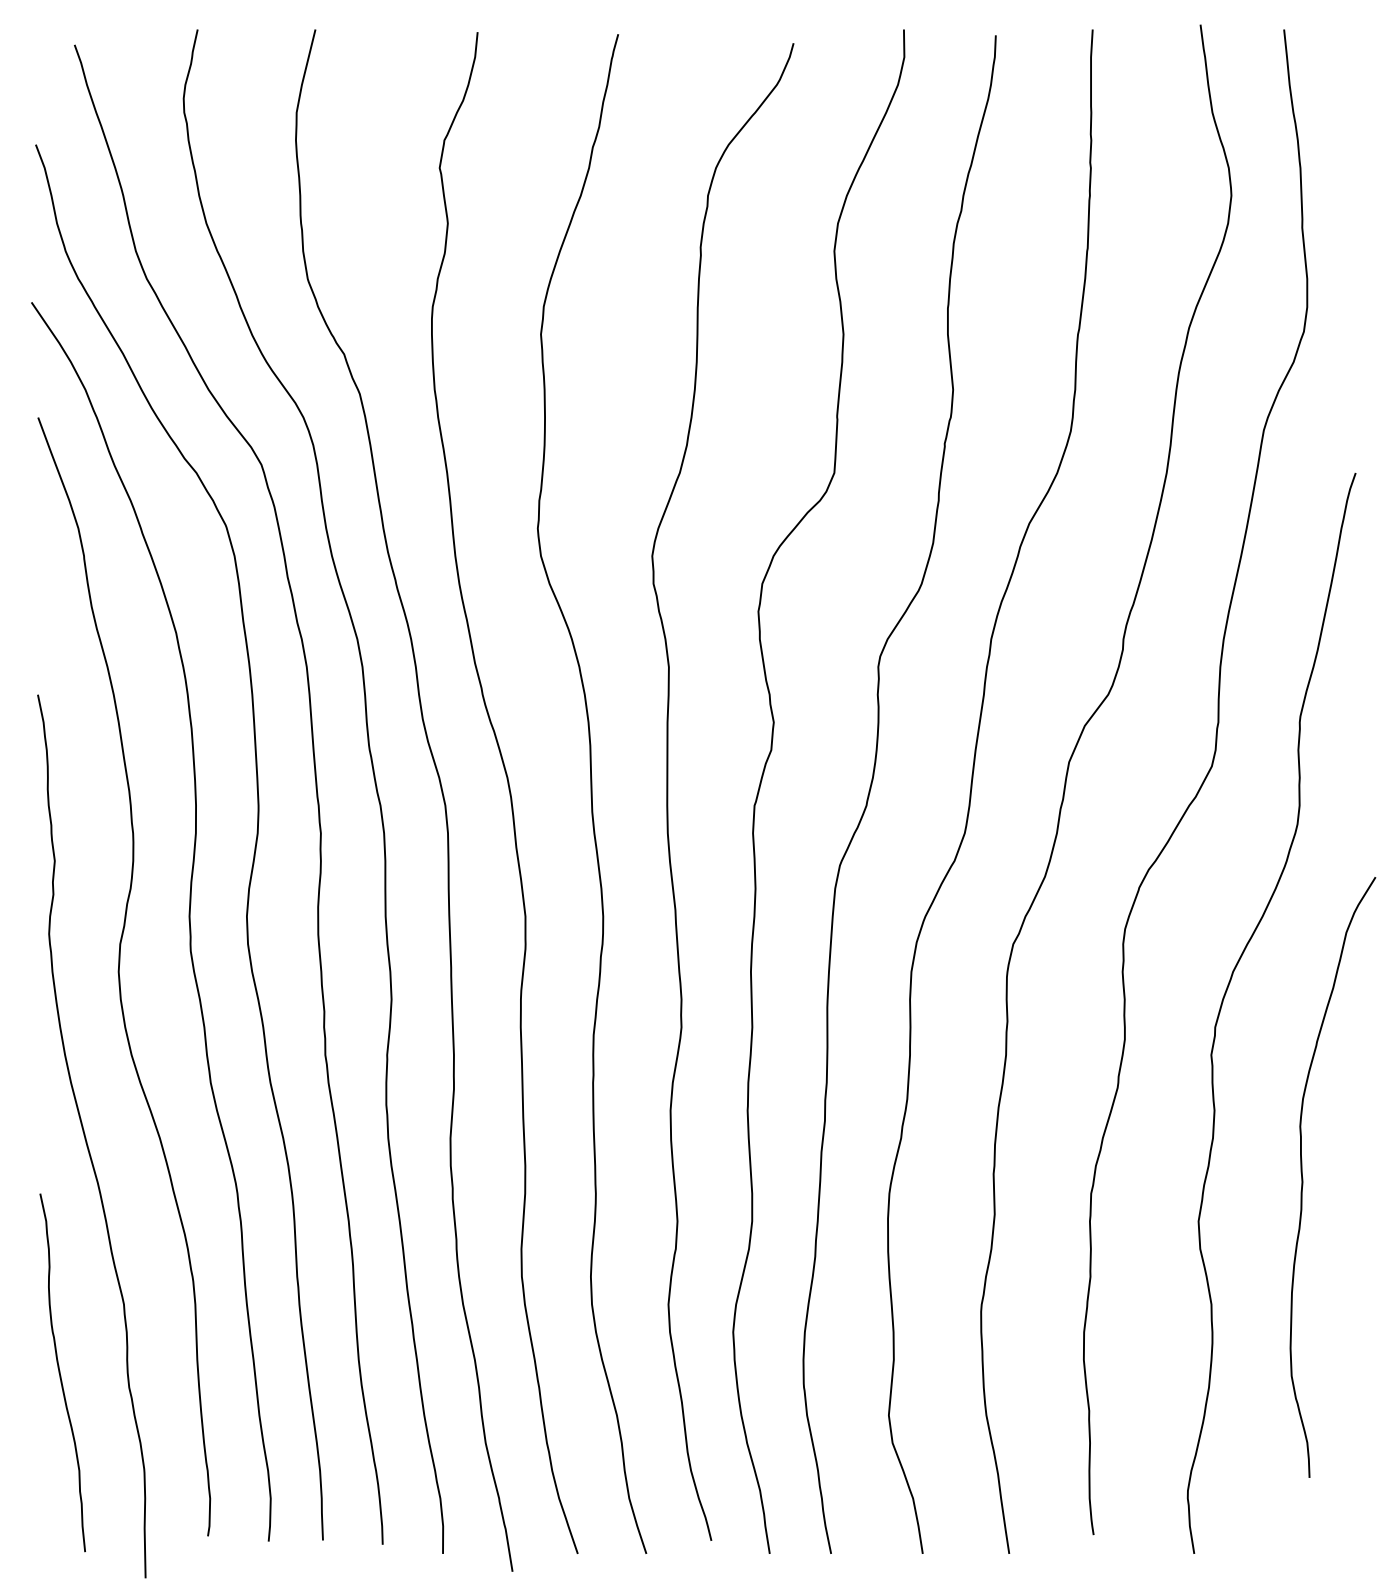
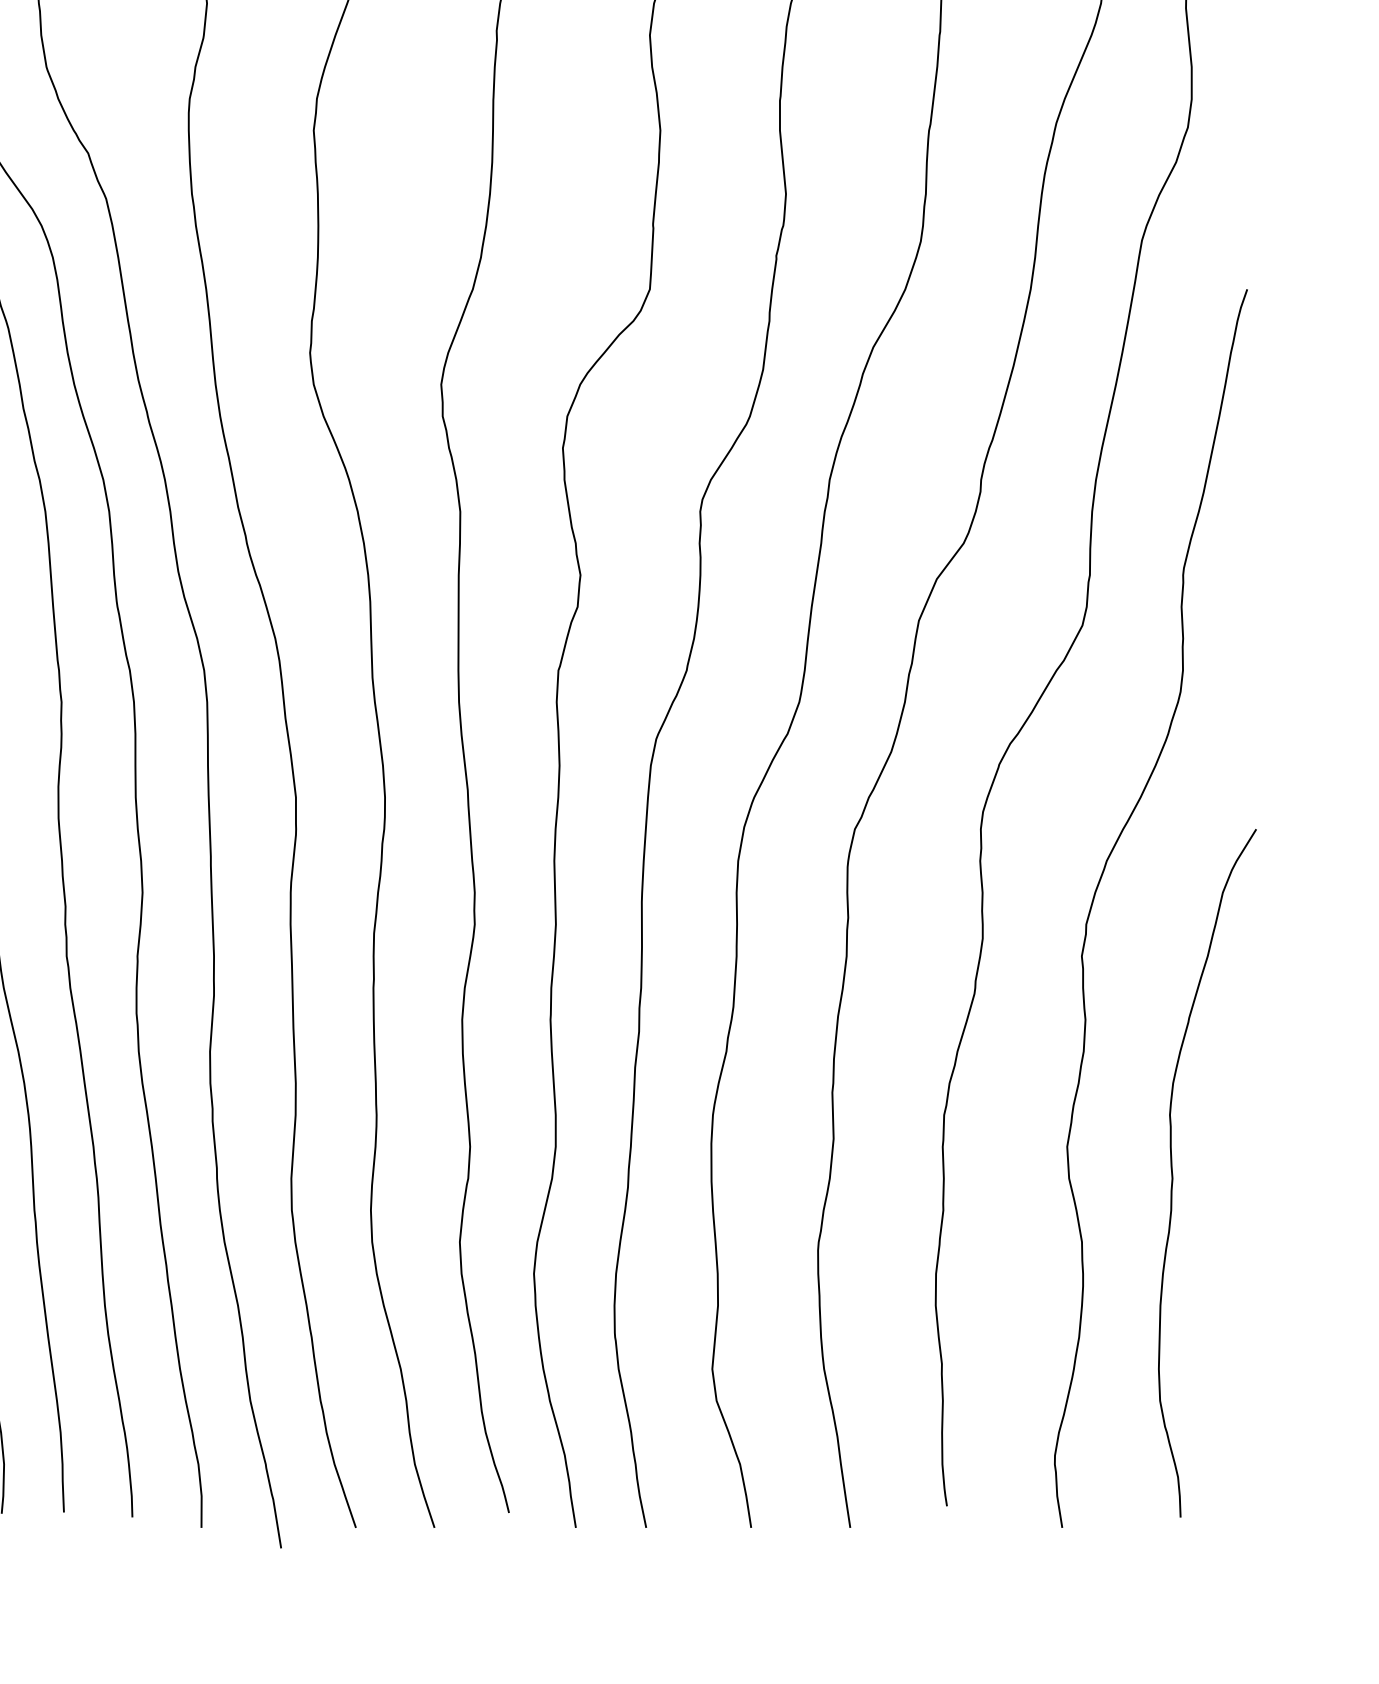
curve: (1303, 1178) -> (1173, 1174), moved

